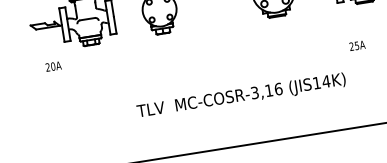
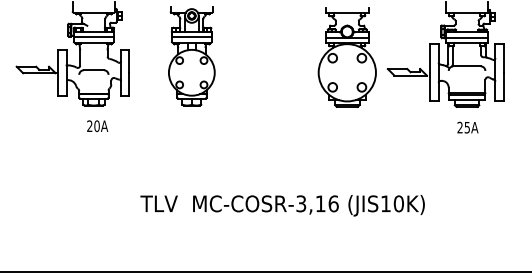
text: (357, 45) -> (467, 127), moved
text: (53, 66) -> (97, 125), moved
text: (326, 81) -> (398, 203), (JIS14K) -> (JIS10K)

